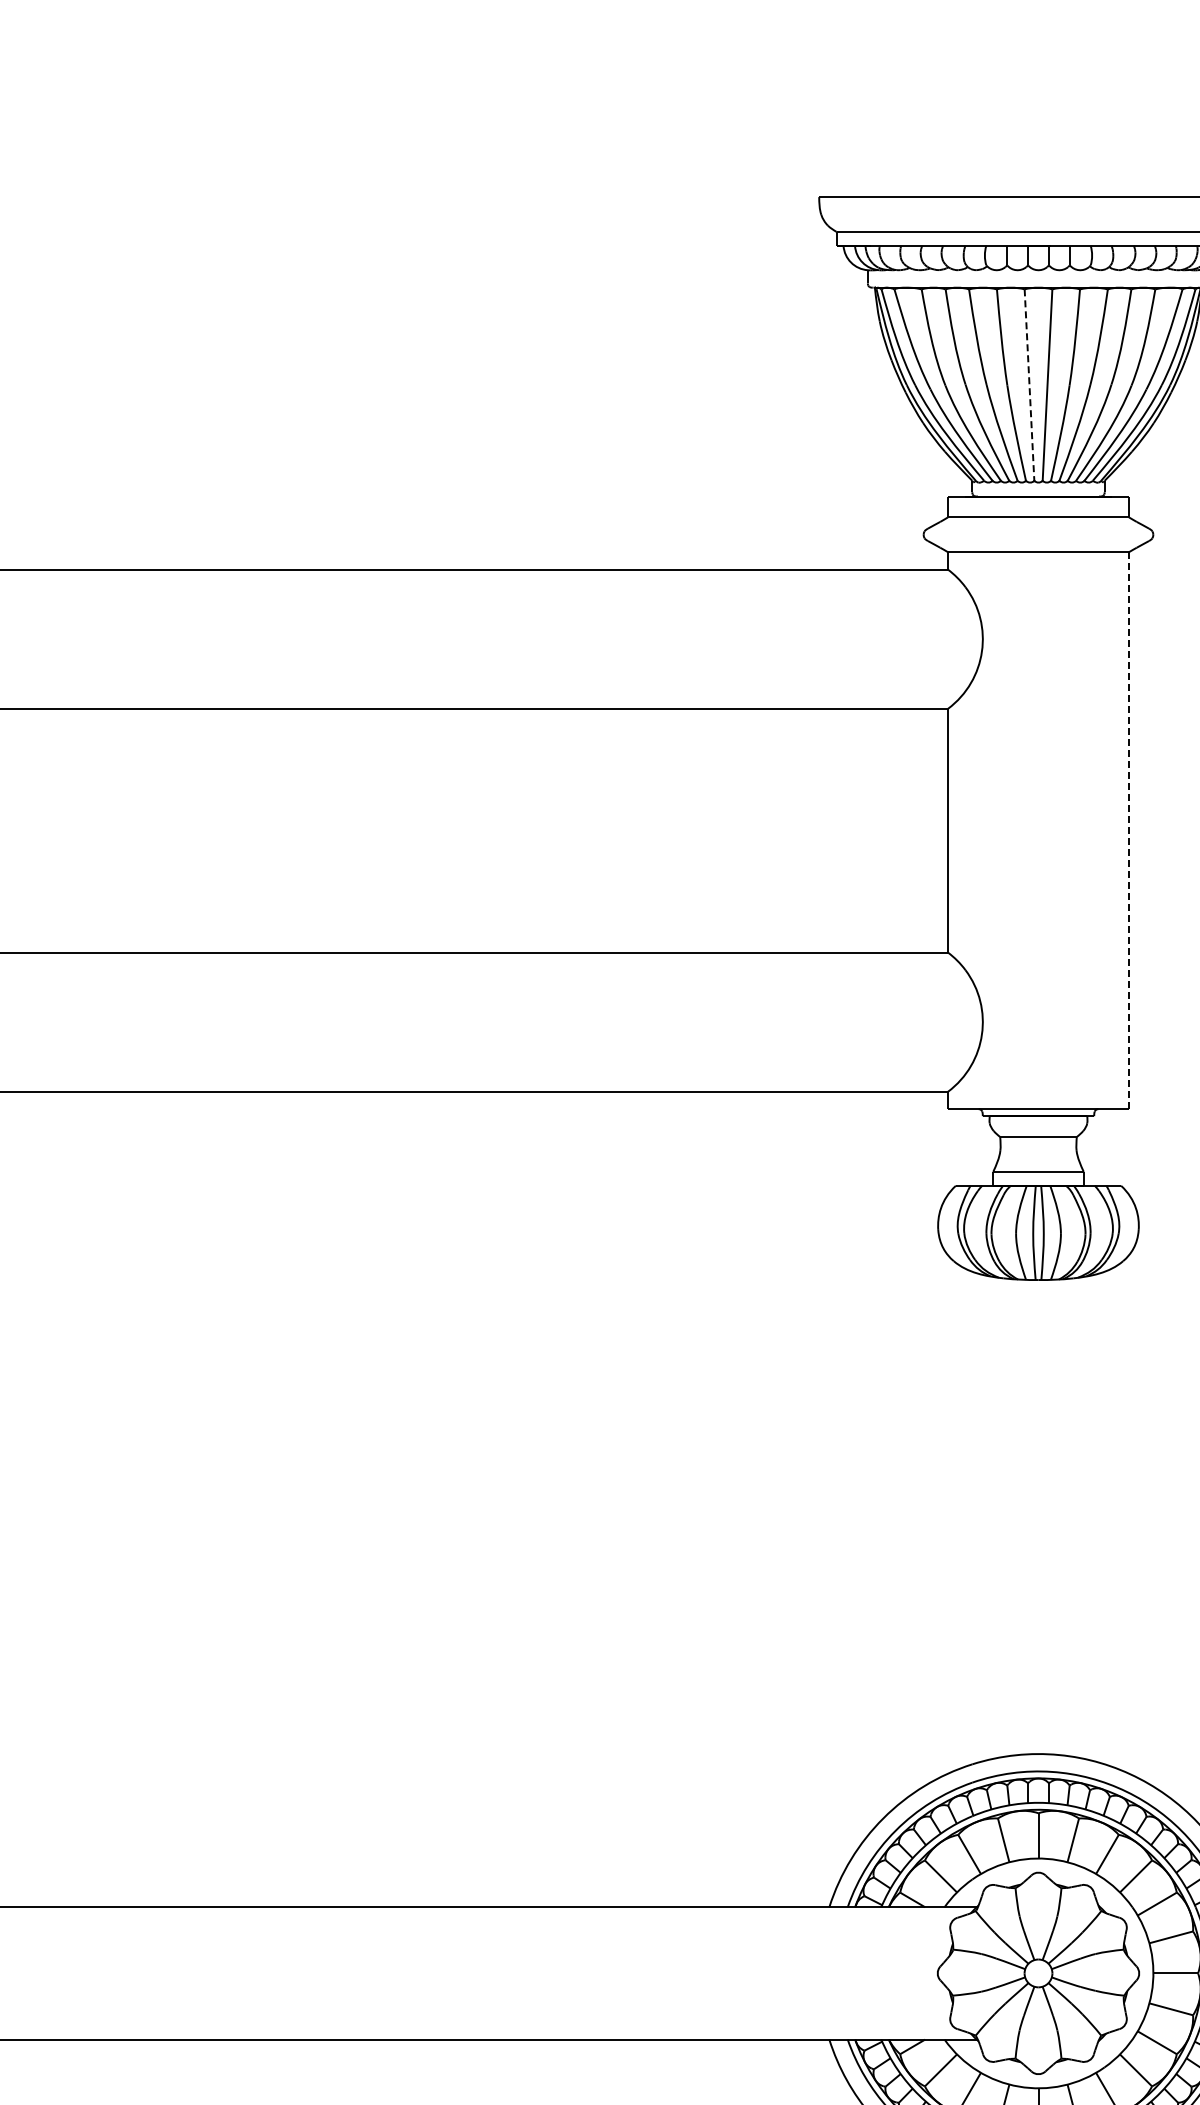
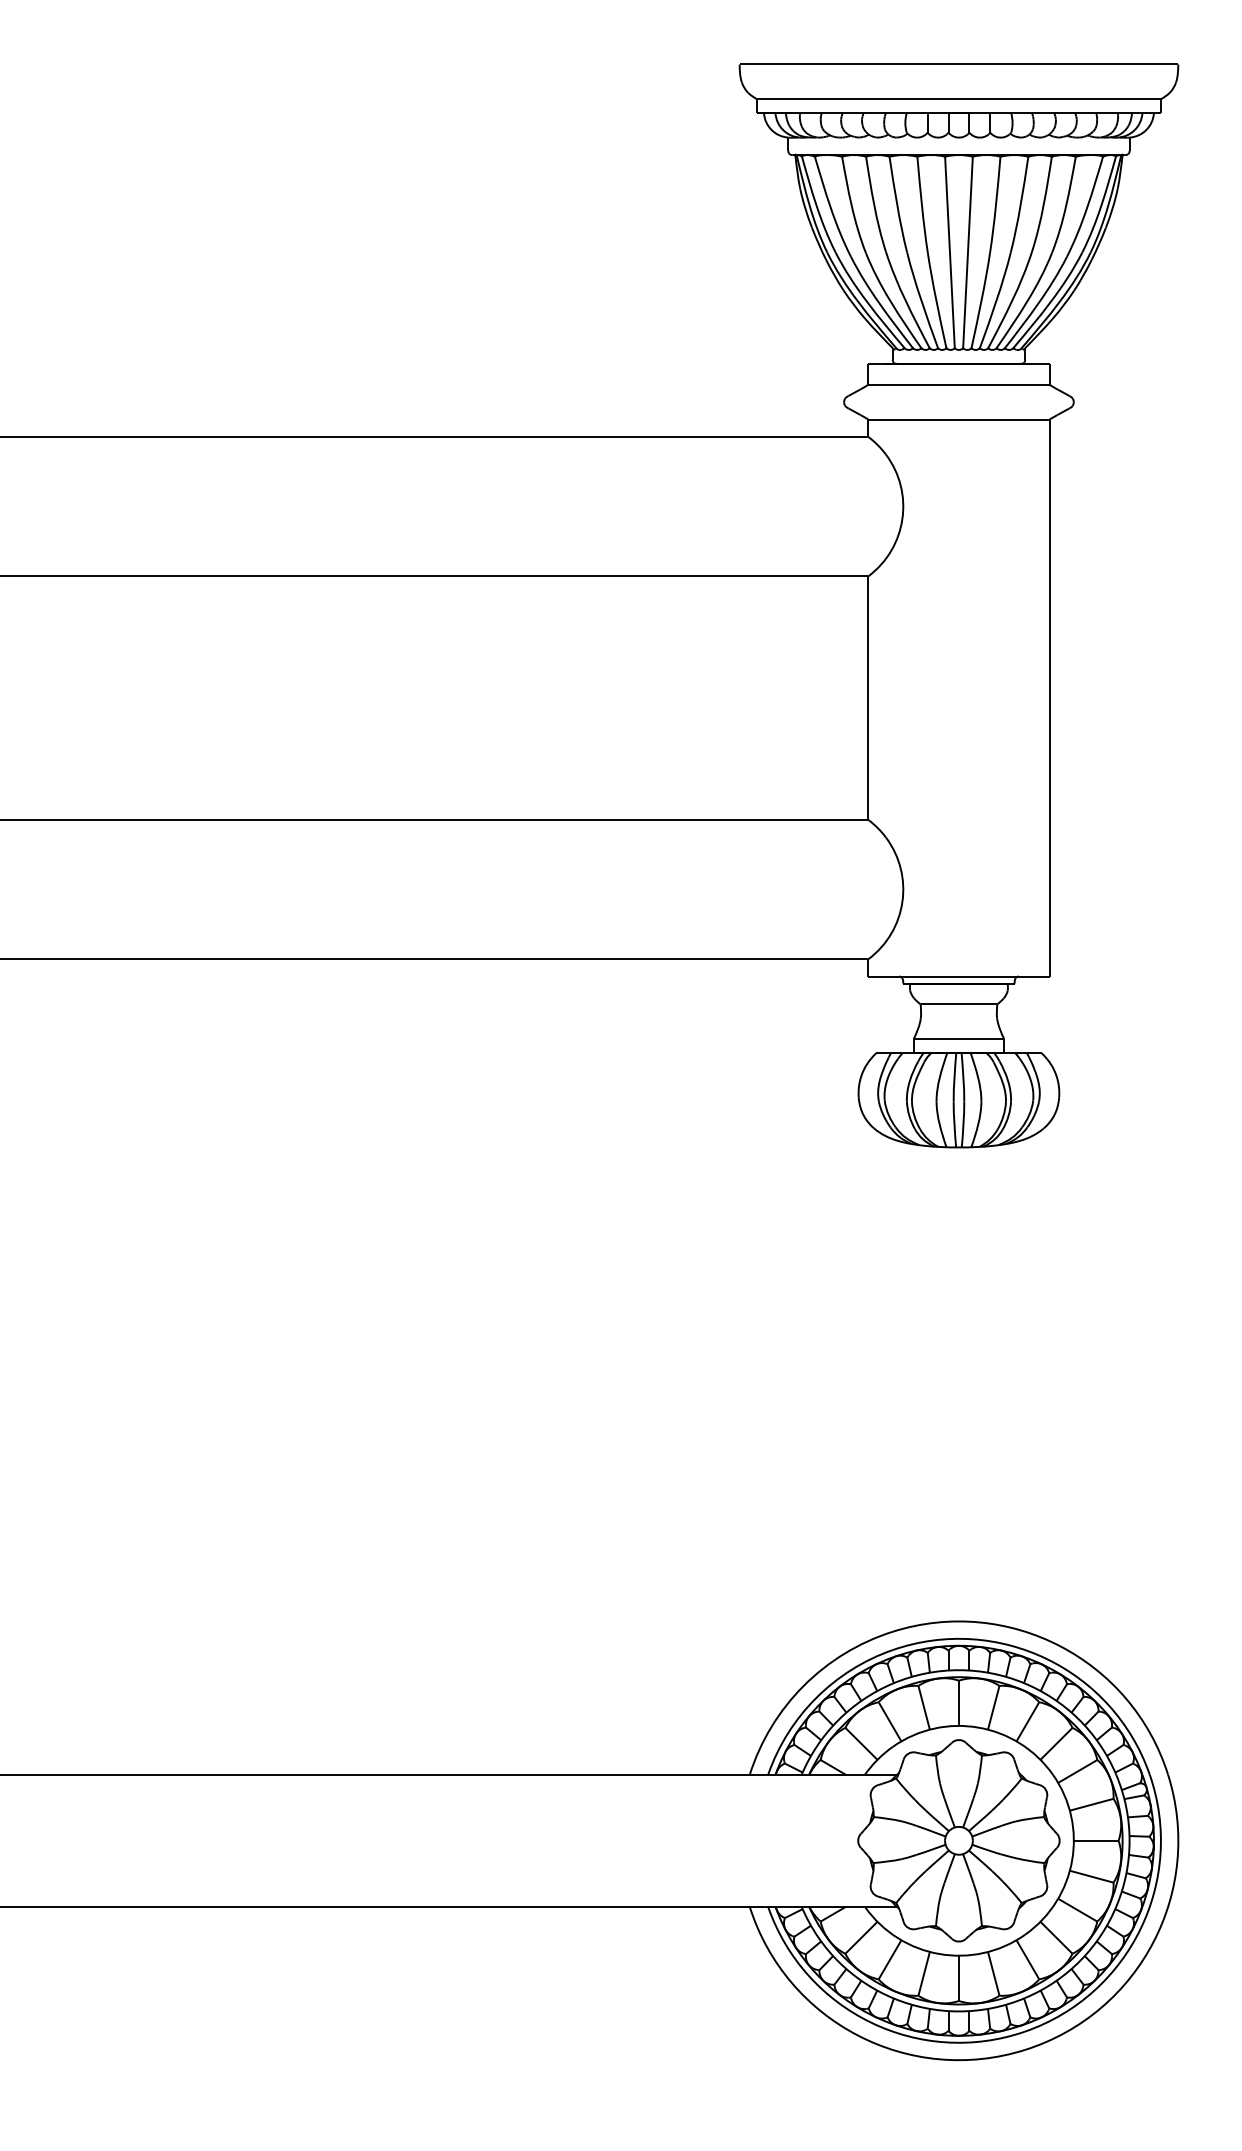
line: (1029, 385) -> (949, 252), dashed -> solid
line: (1129, 831) -> (1049, 698), dashed -> solid

